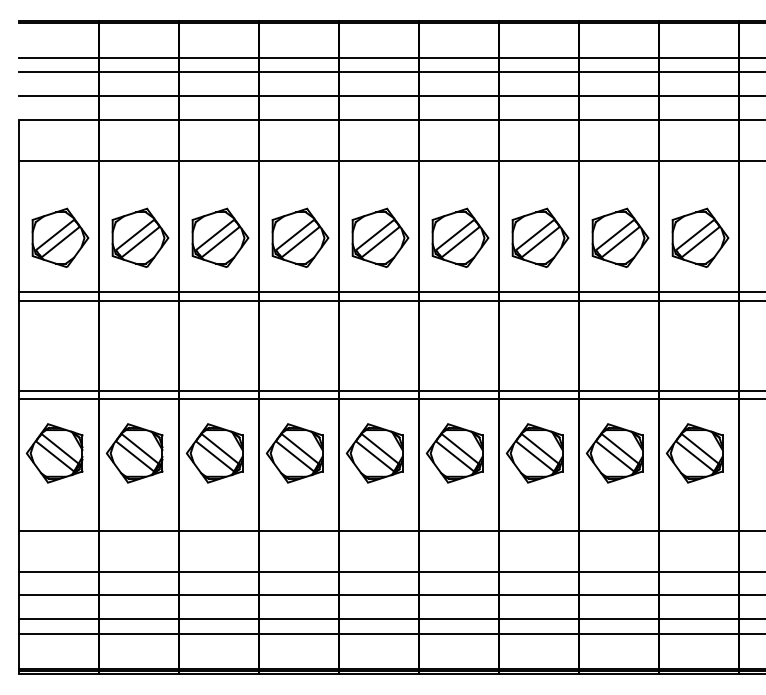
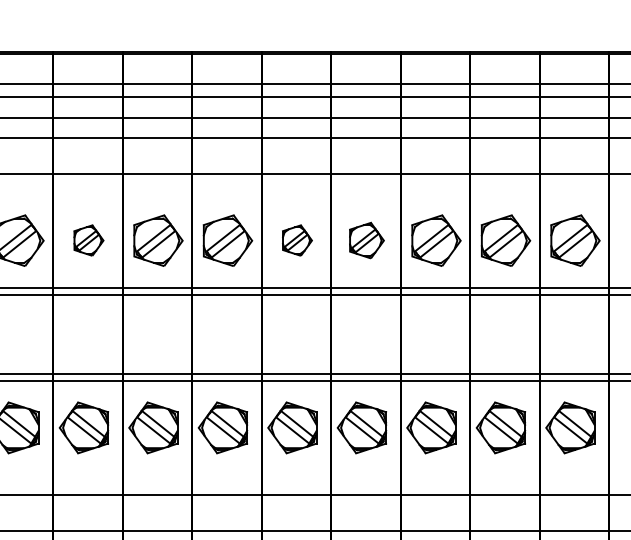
part: (140, 237) -> (88, 240), size x0.6
part: (380, 237) -> (297, 240), size x0.6
part: (460, 237) -> (366, 240), size x0.7

